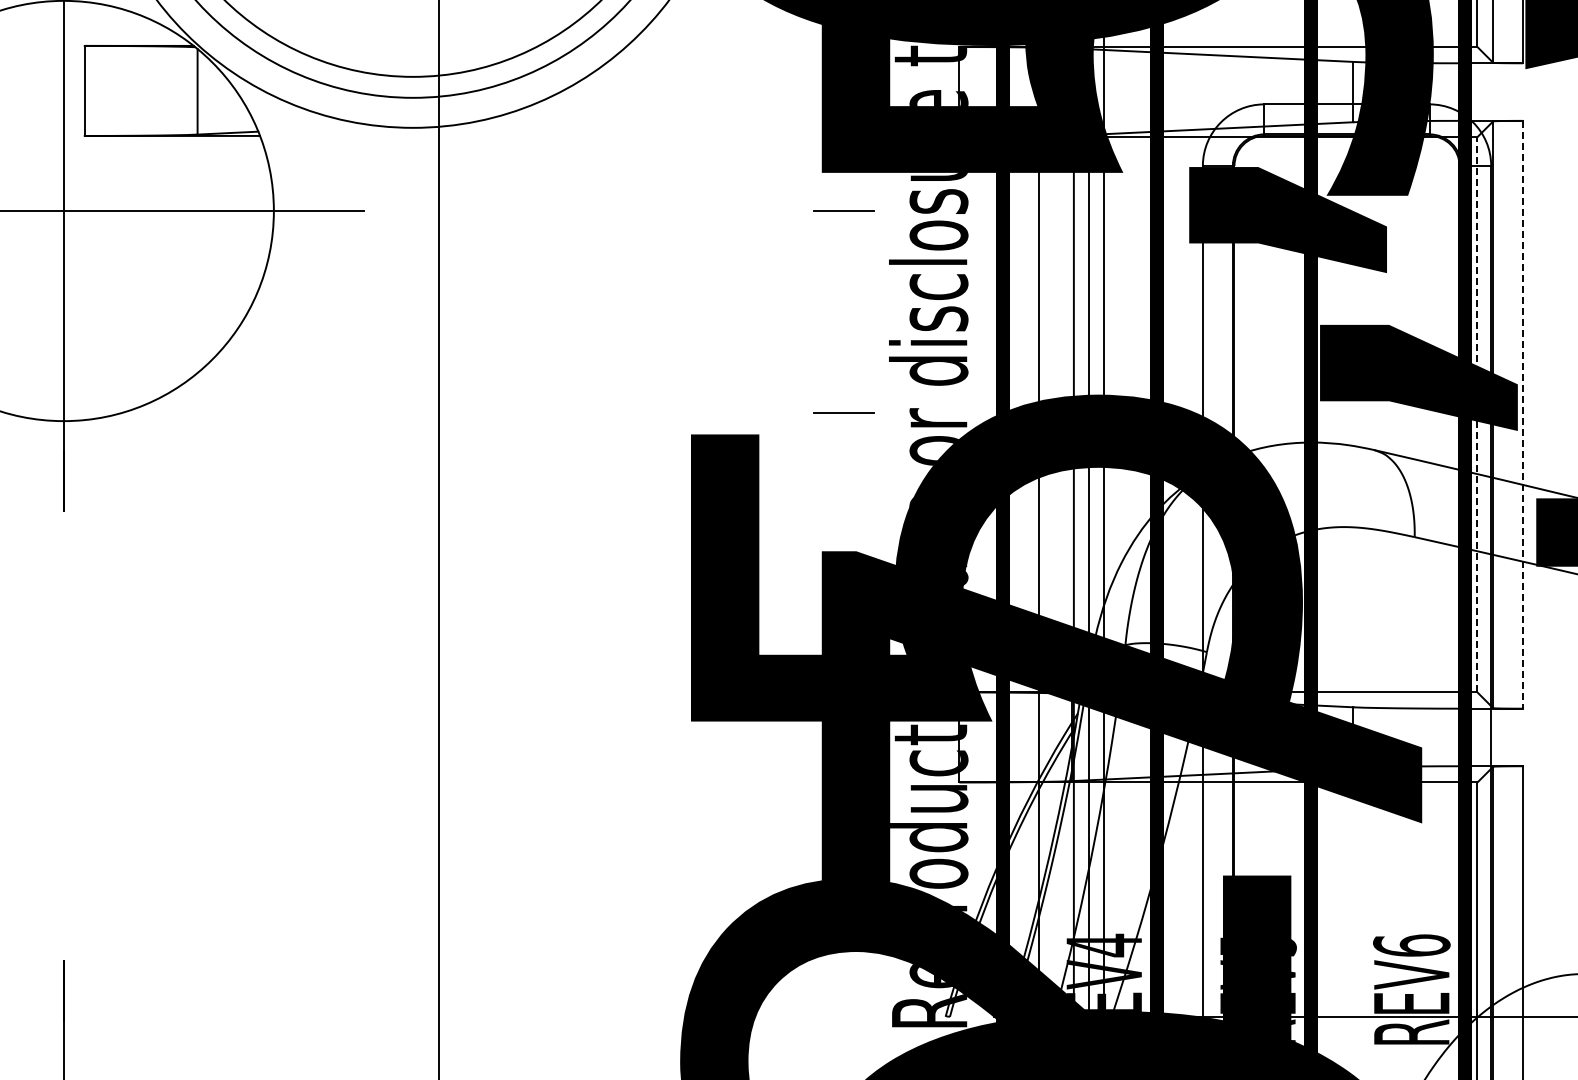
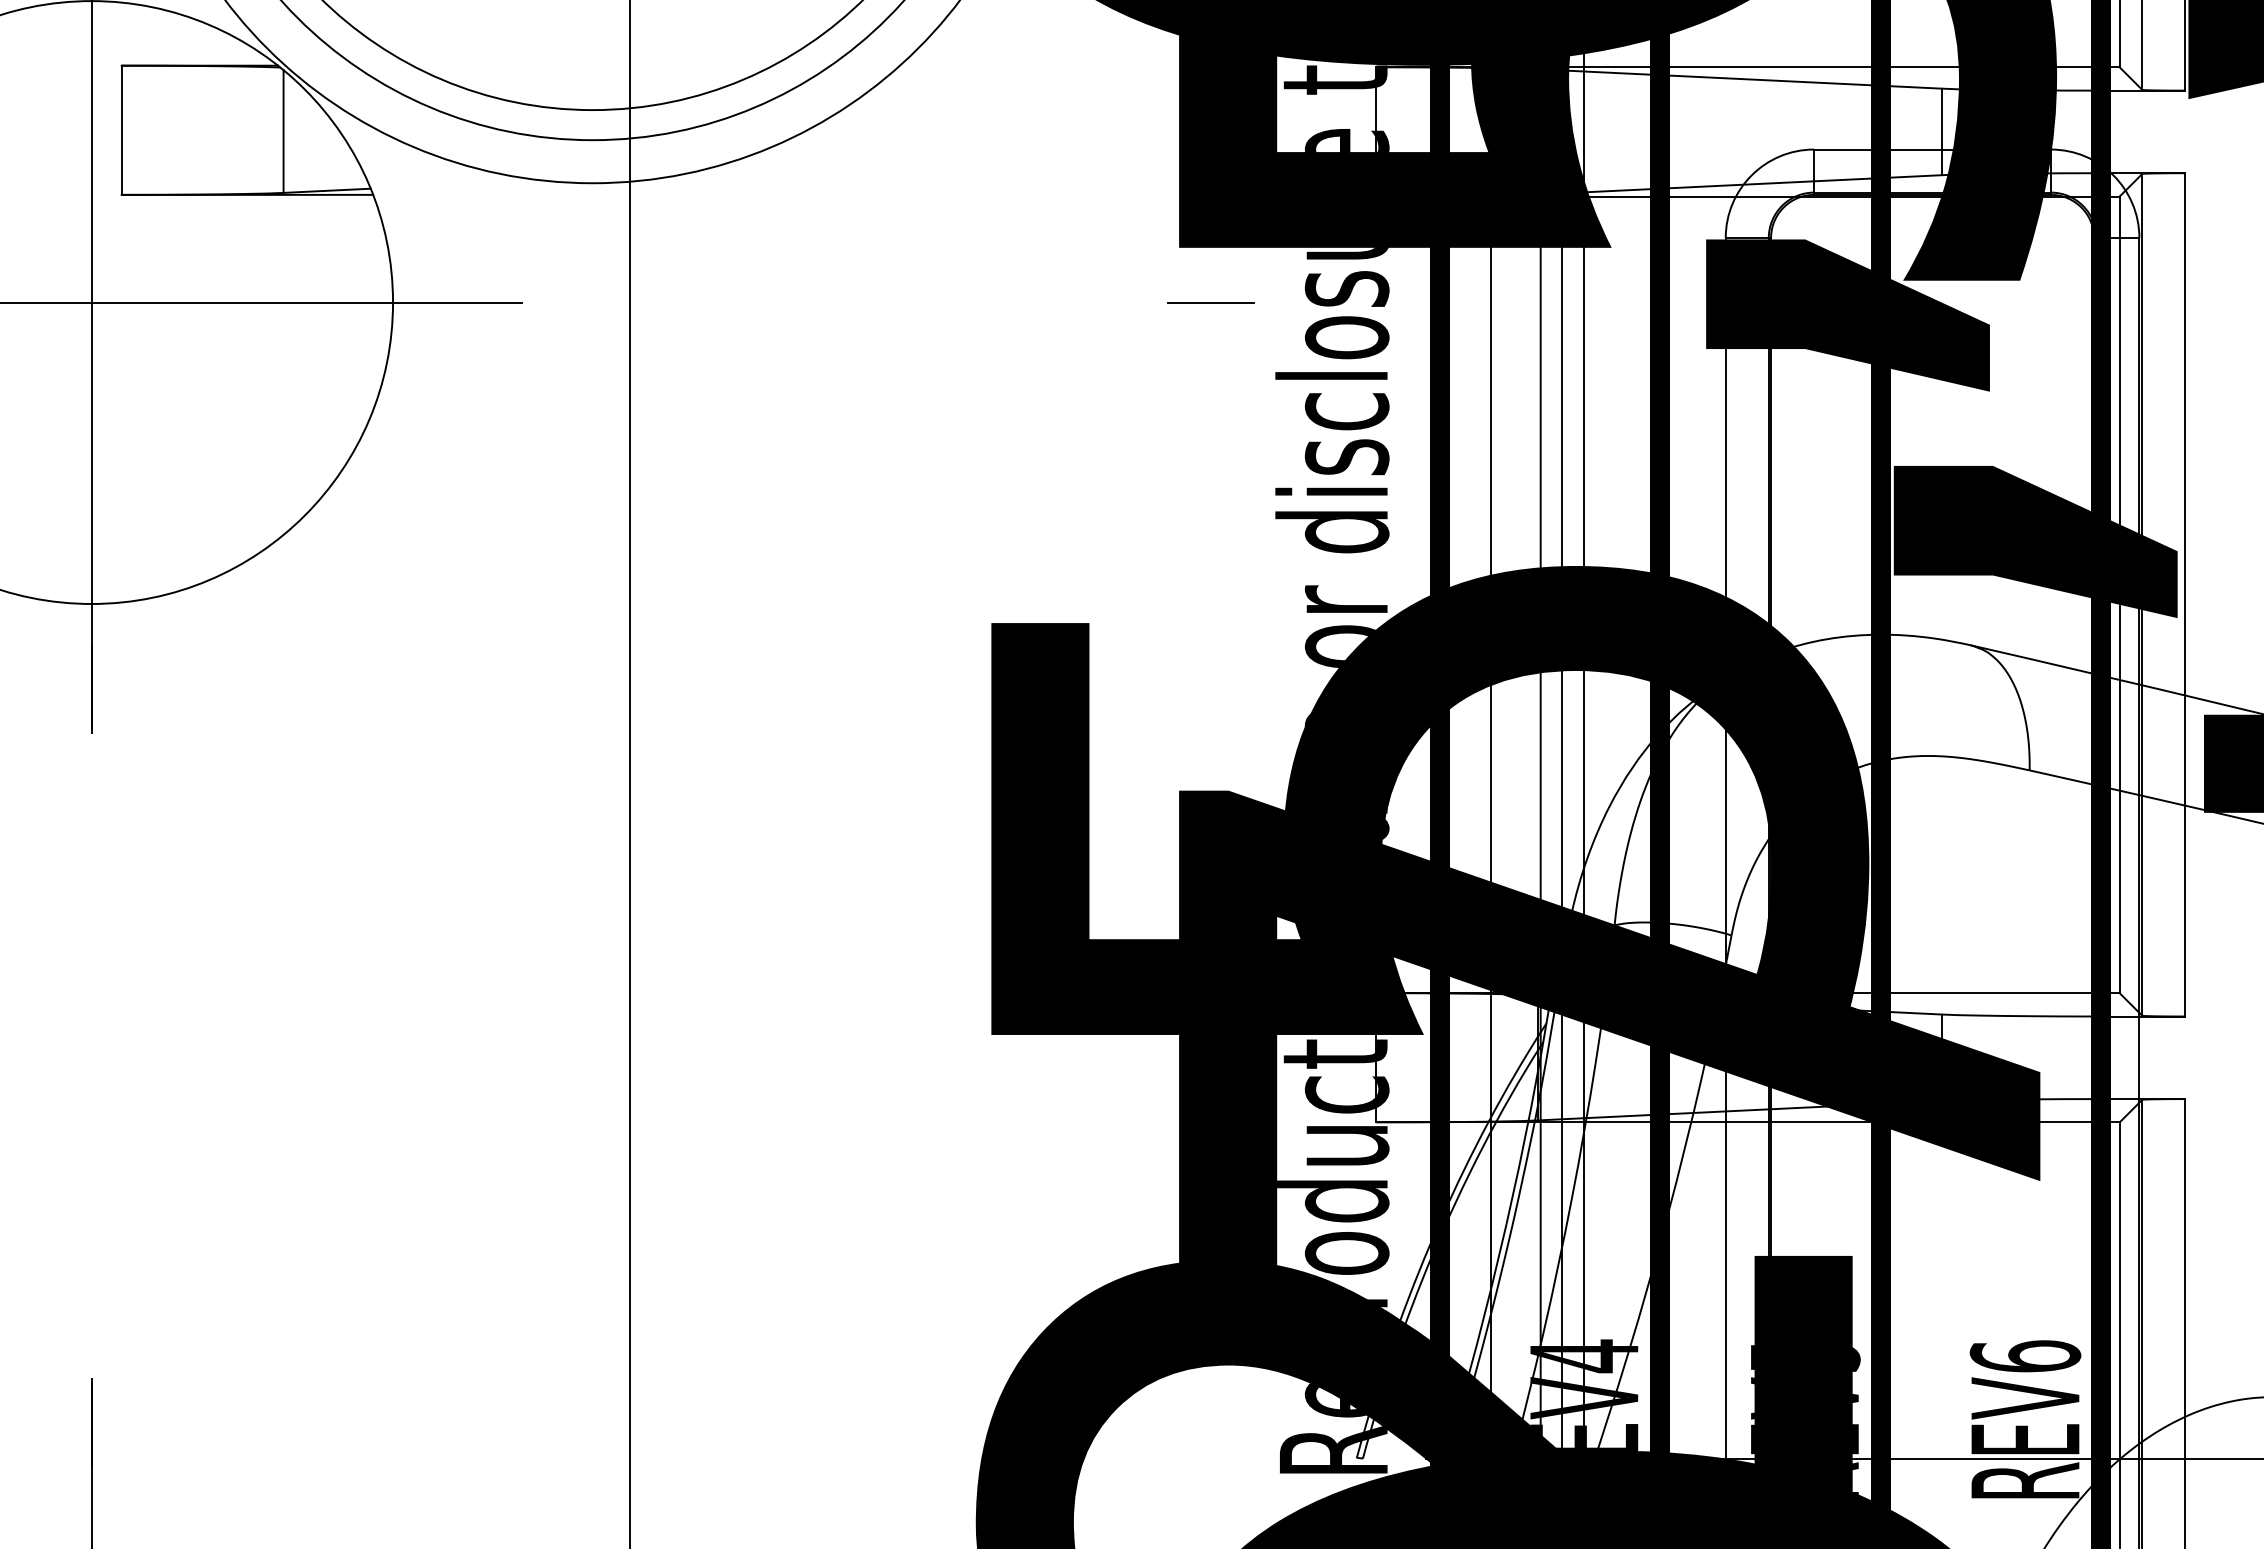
line: (843, 412) -> (1210, 591), removed
line: (1477, 414) -> (2119, 594), dashed -> solid
line: (1523, 414) -> (2185, 594), dashed -> solid

